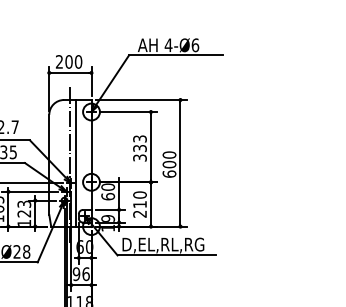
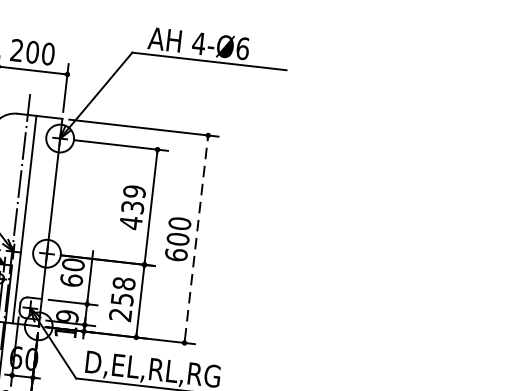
text: (139, 148) -> (131, 207), 333 -> 439
line: (180, 162) -> (196, 237), solid -> dashed
text: (139, 199) -> (122, 290), 210 -> 258

